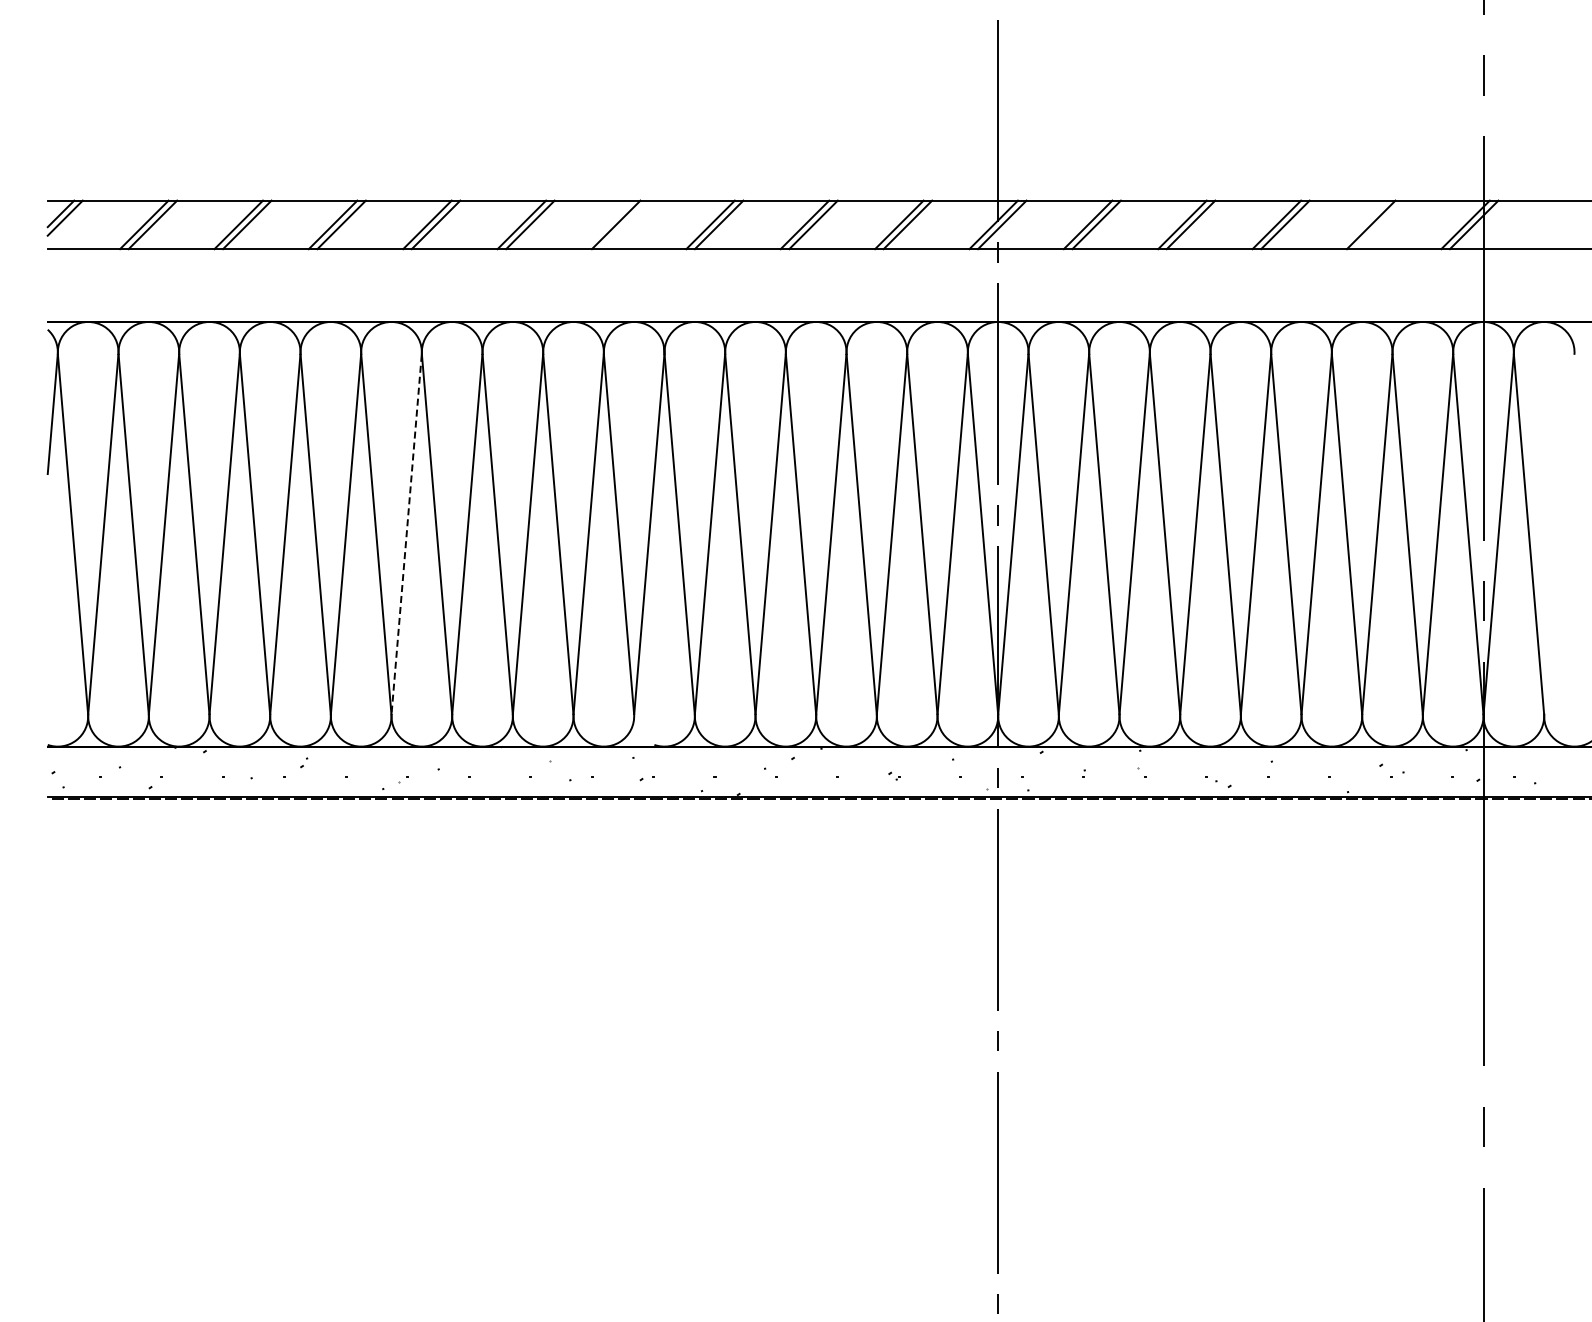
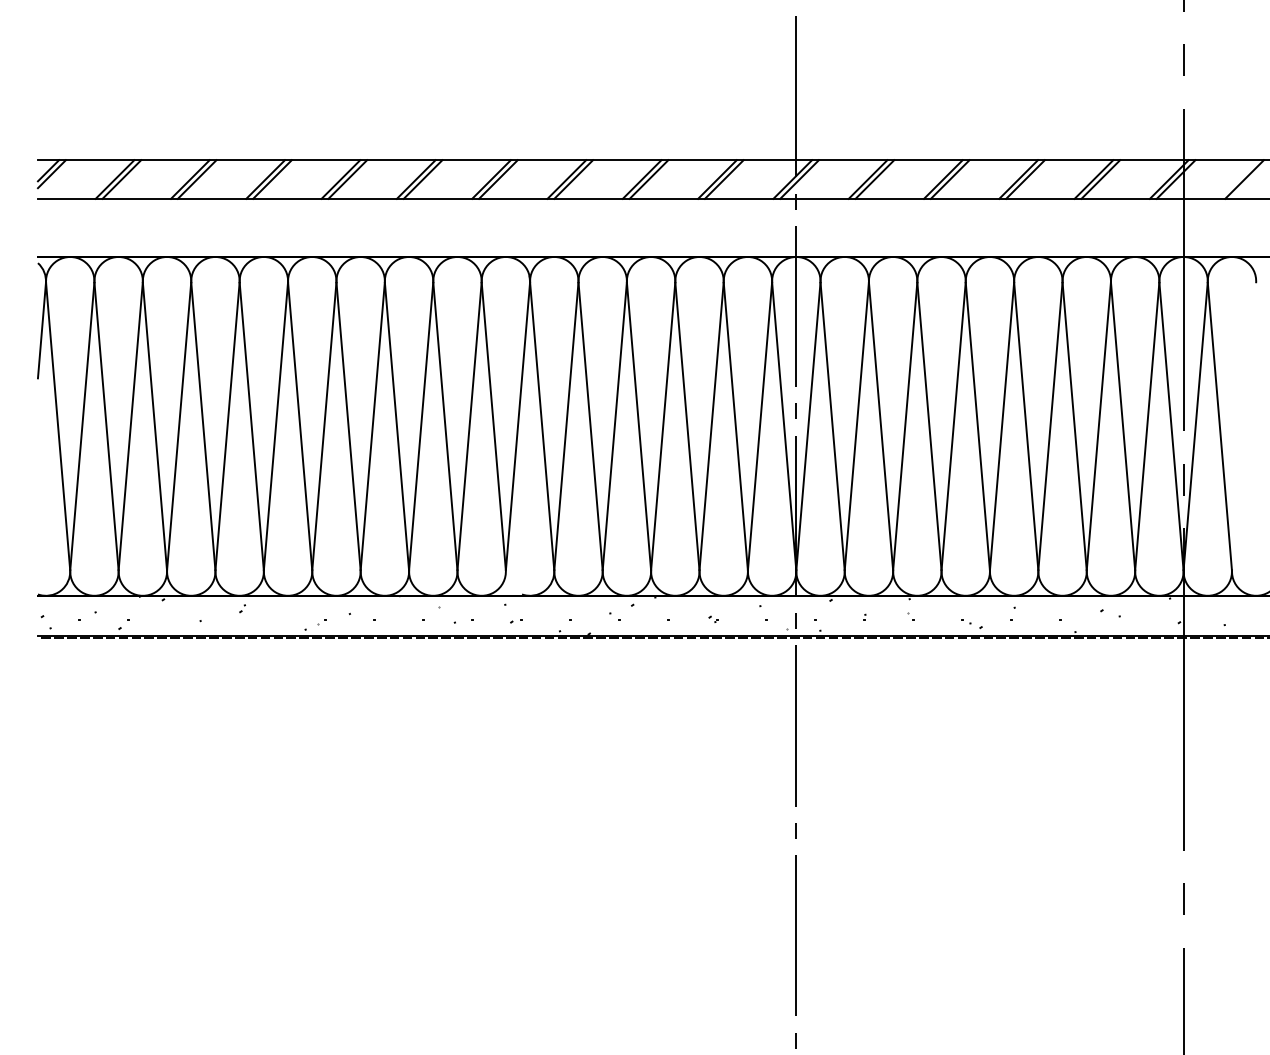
line: (624, 224) -> (498, 179), added
line: (1379, 224) -> (1100, 179), added
line: (1559, 224) -> (1244, 179), added
line: (406, 534) -> (324, 426), dashed -> solid

